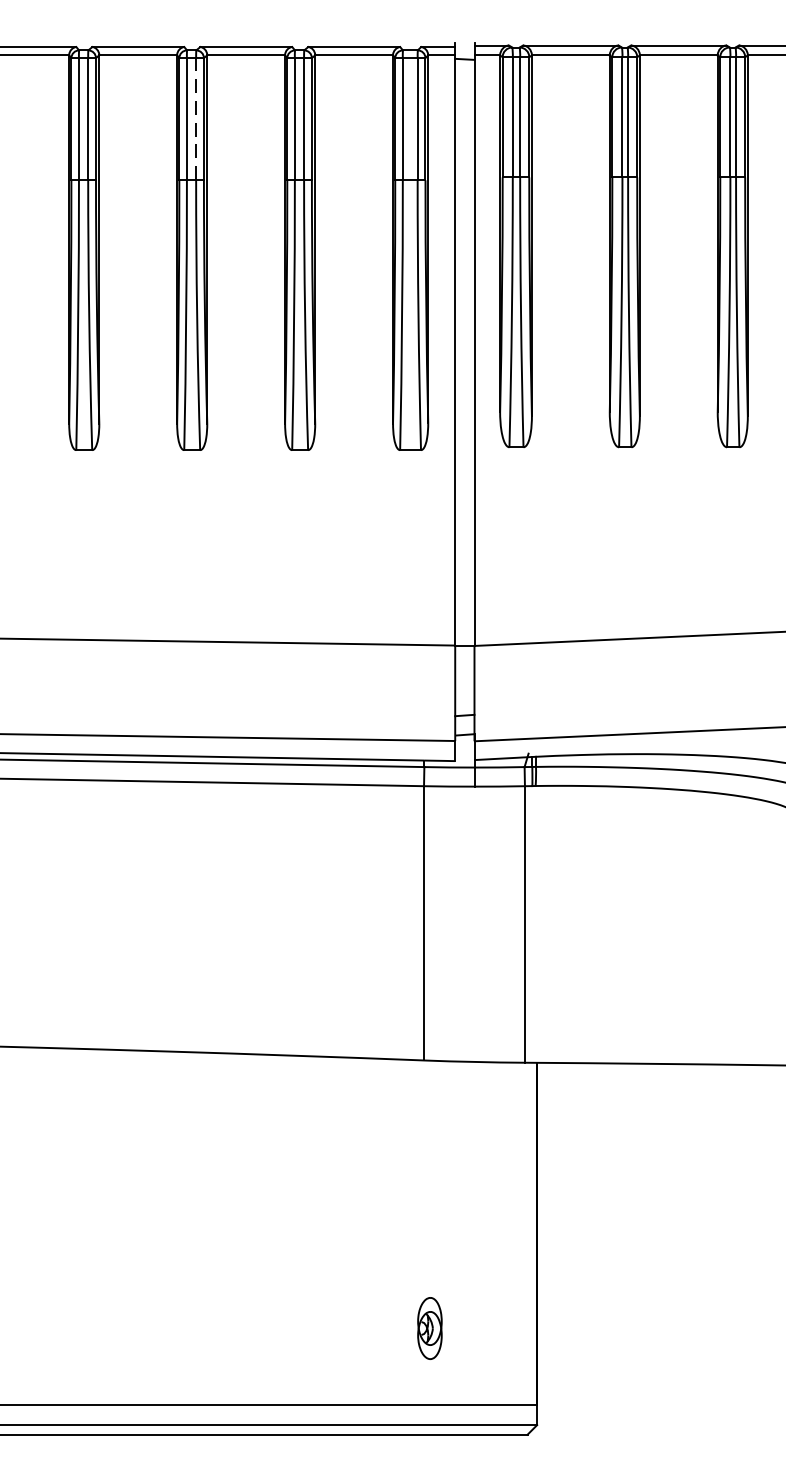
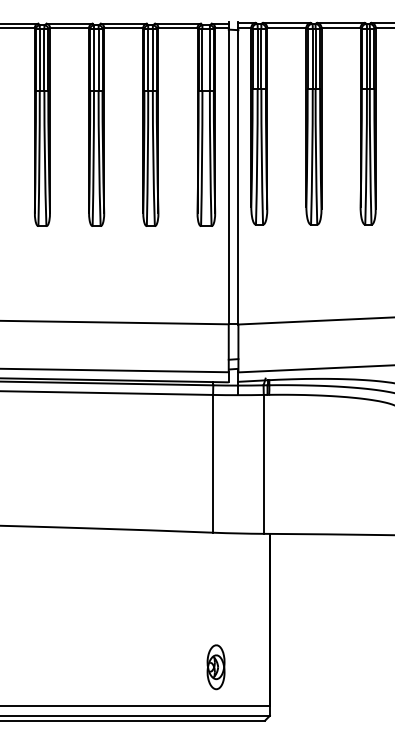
line: (195, 118) -> (98, 59), dashed -> solid
part: (428, 1328) -> (215, 667), size x1.43

